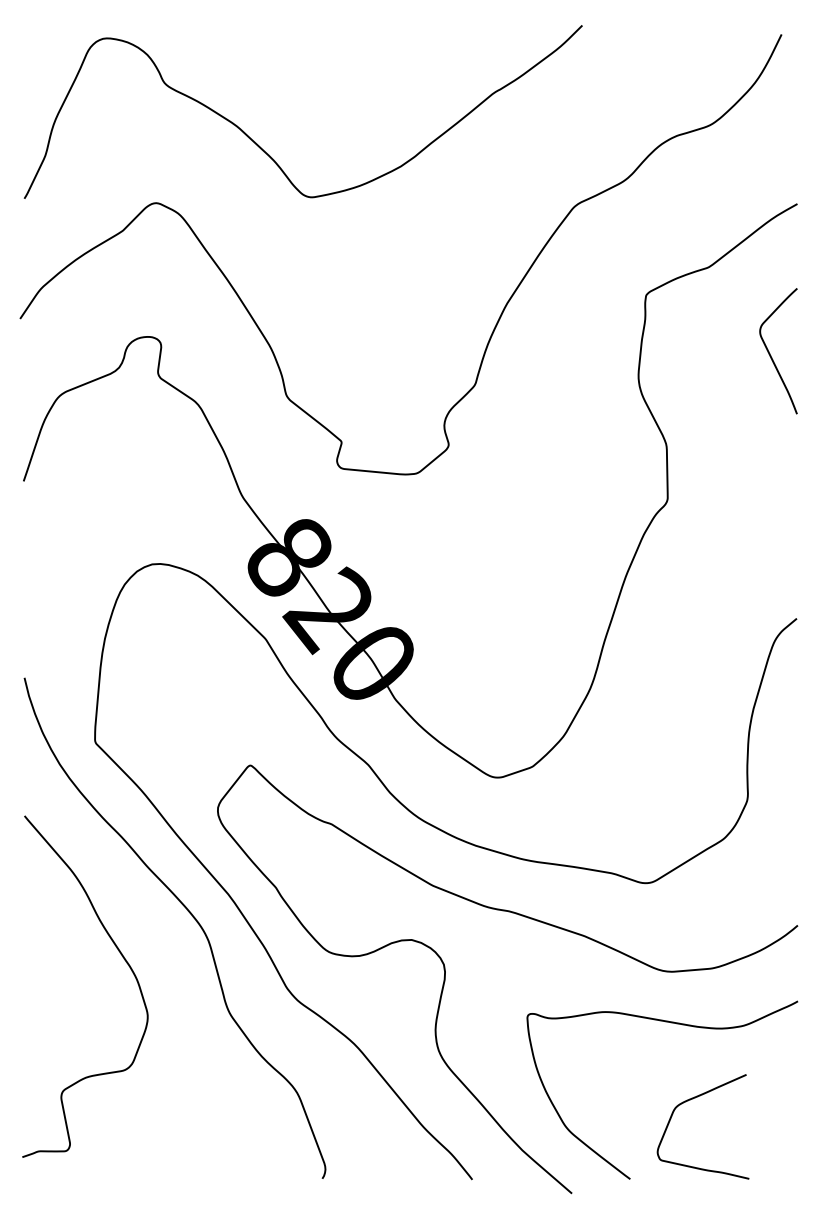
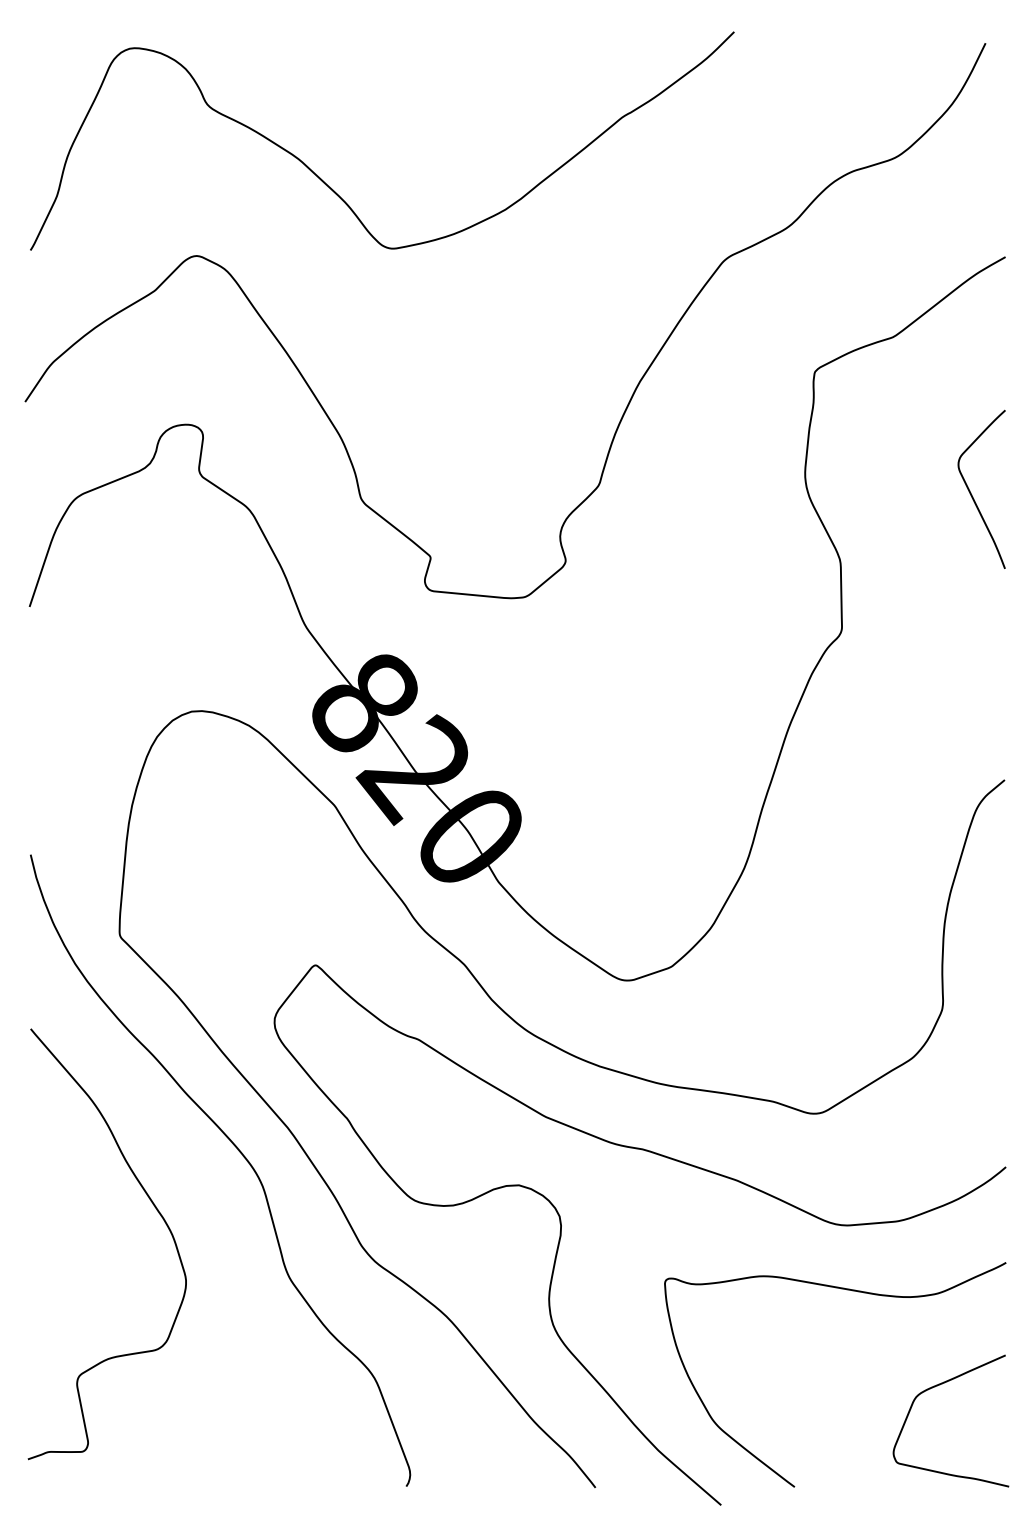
curve: (771, 355) -> (972, 494), moved
curve: (693, 1099) -> (938, 1386), moved

